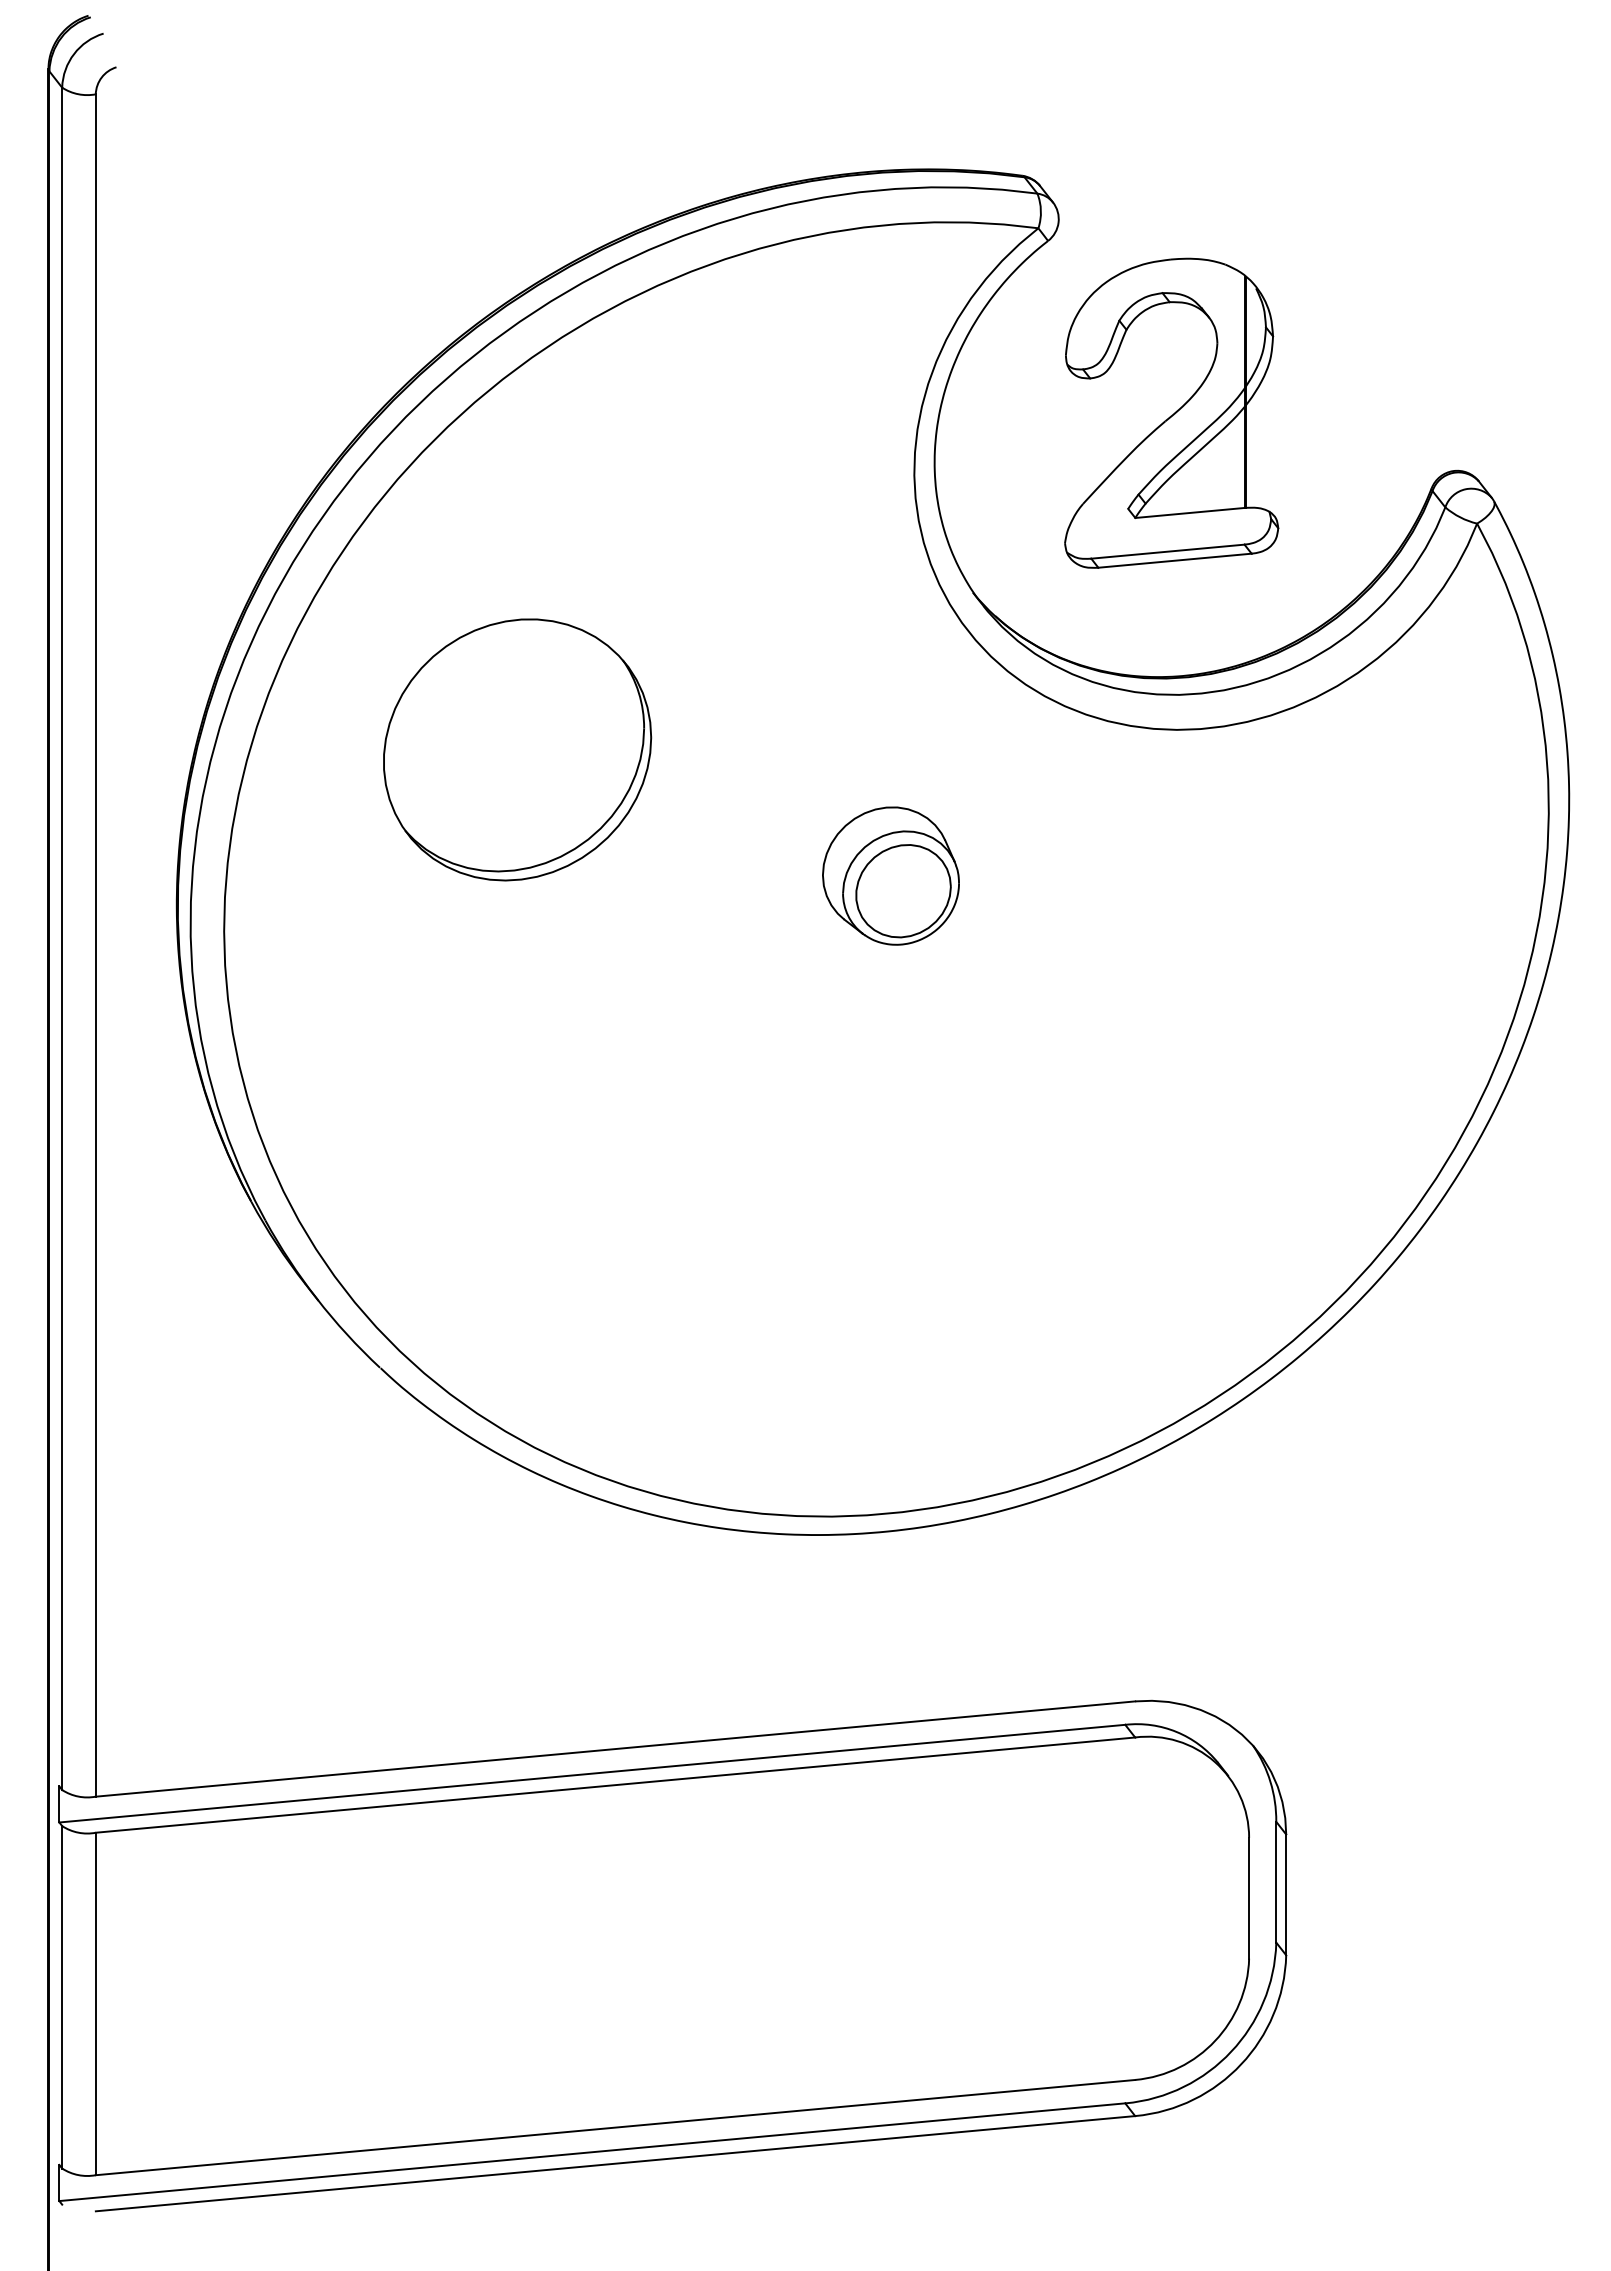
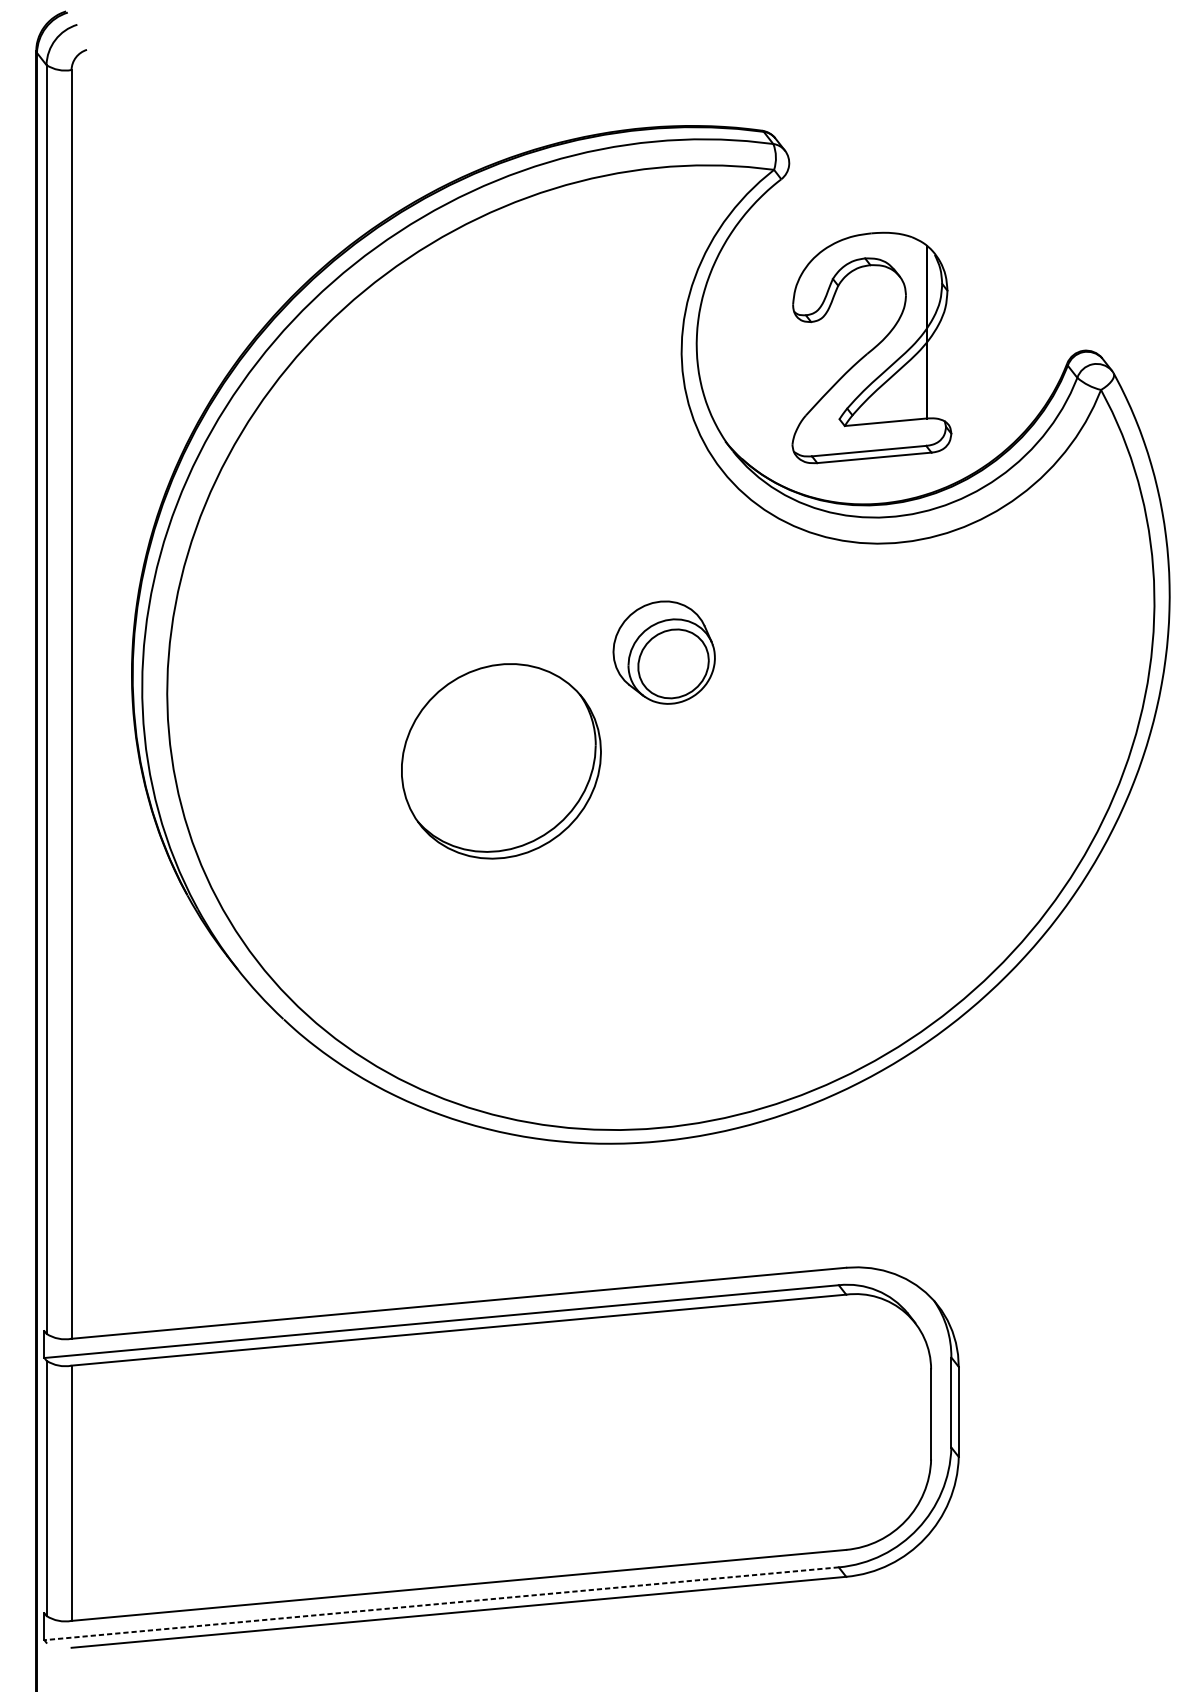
part: (1171, 412) -> (871, 347), moved
part: (517, 749) -> (501, 761), moved
line: (591, 2152) -> (441, 1603), solid -> dashed

